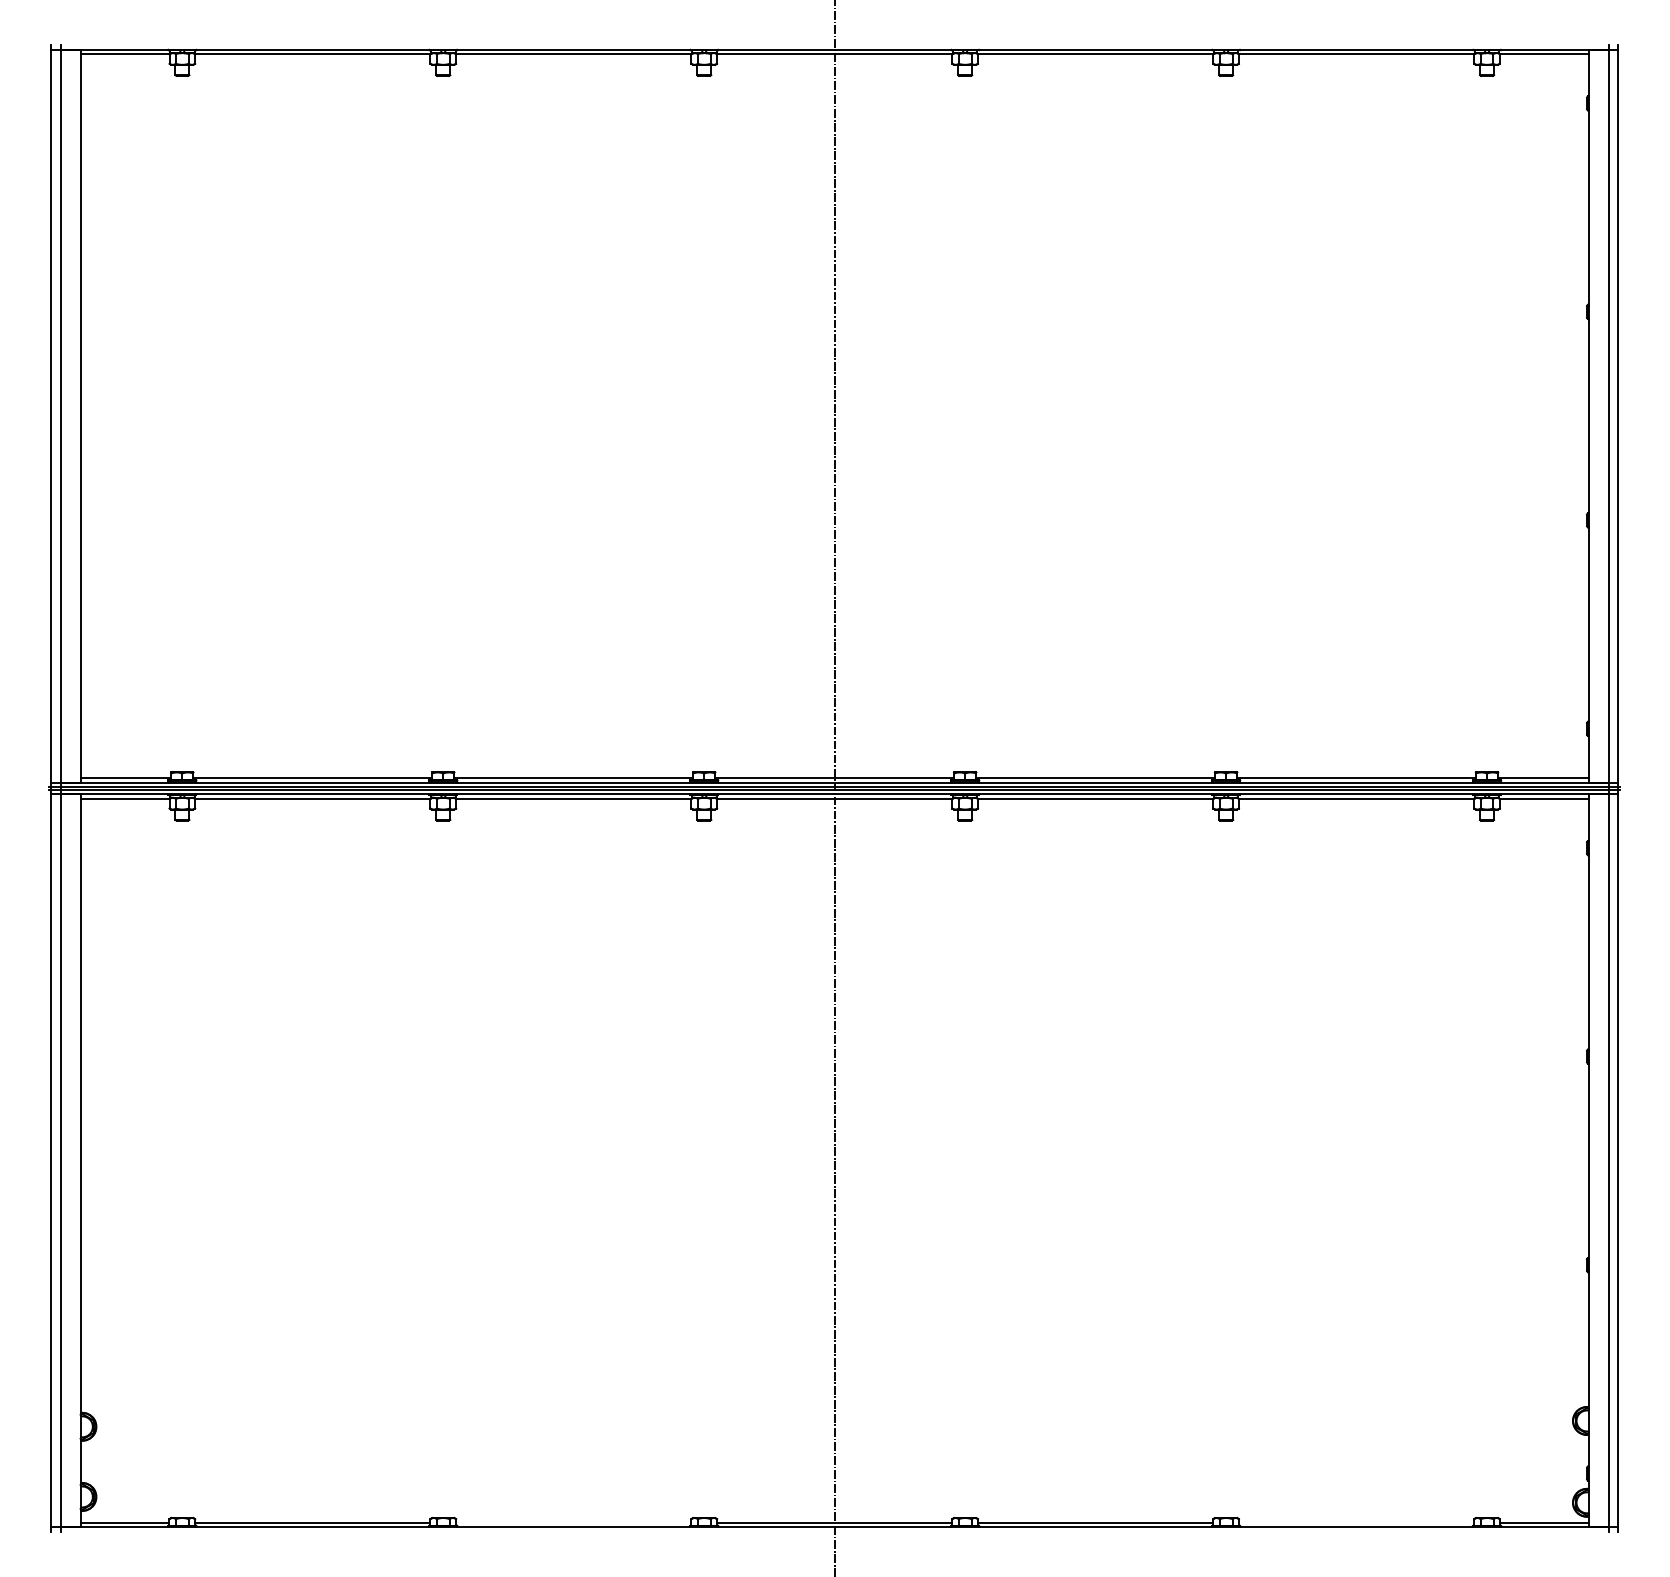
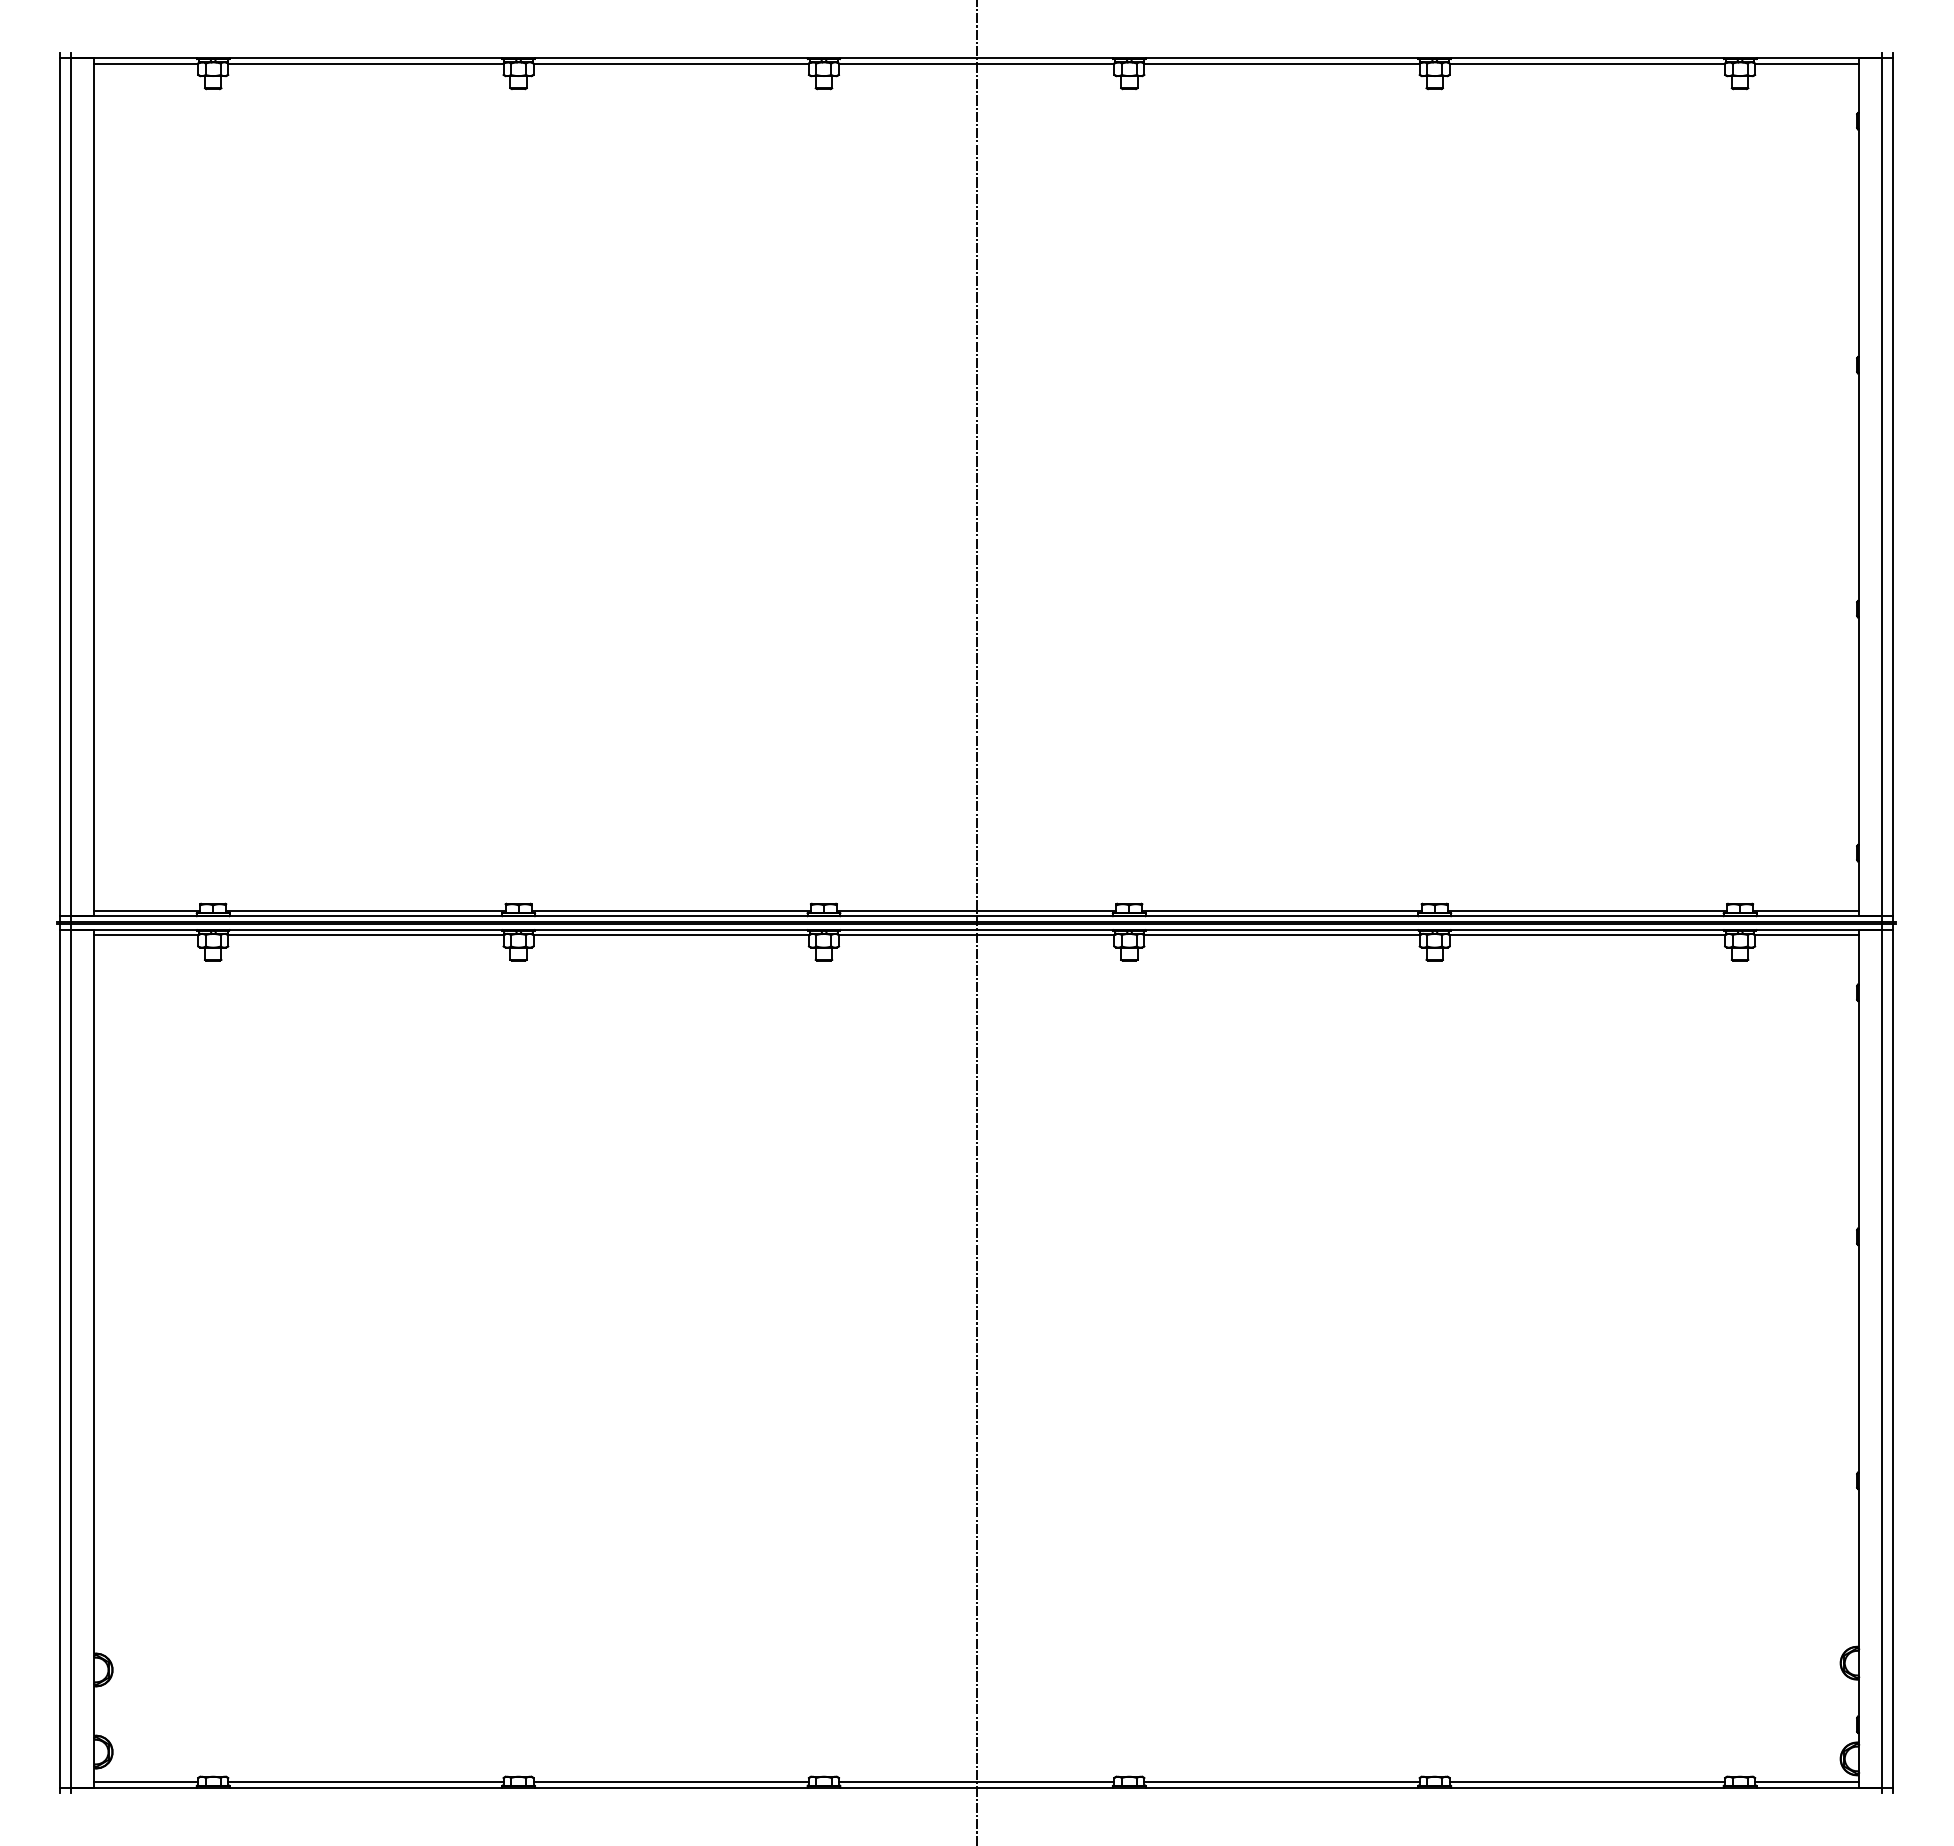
line: (573, 1522) -> (670, 1782), added
line: (1356, 1522) -> (1587, 1782), added

